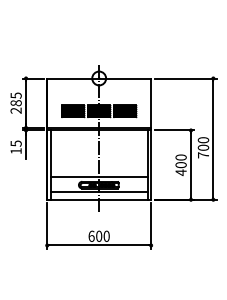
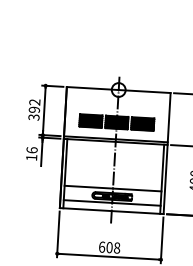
text: (15, 102) -> (33, 109), 285 -> 392
text: (15, 143) -> (31, 150), 15 -> 16
text: (106, 236) -> (116, 248), 600 -> 608

